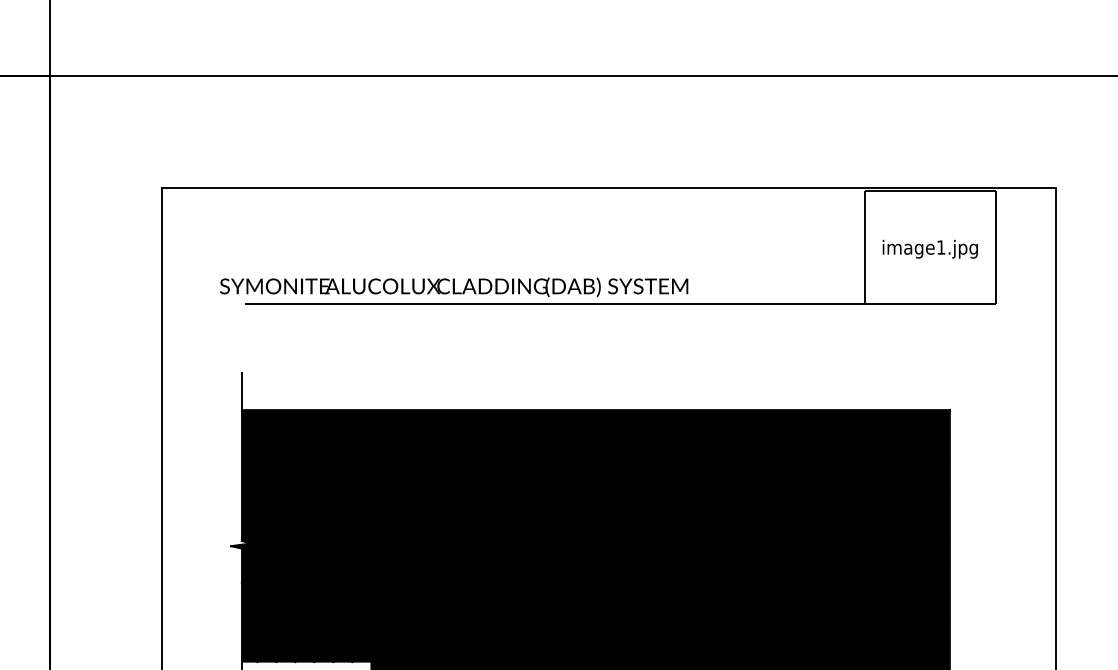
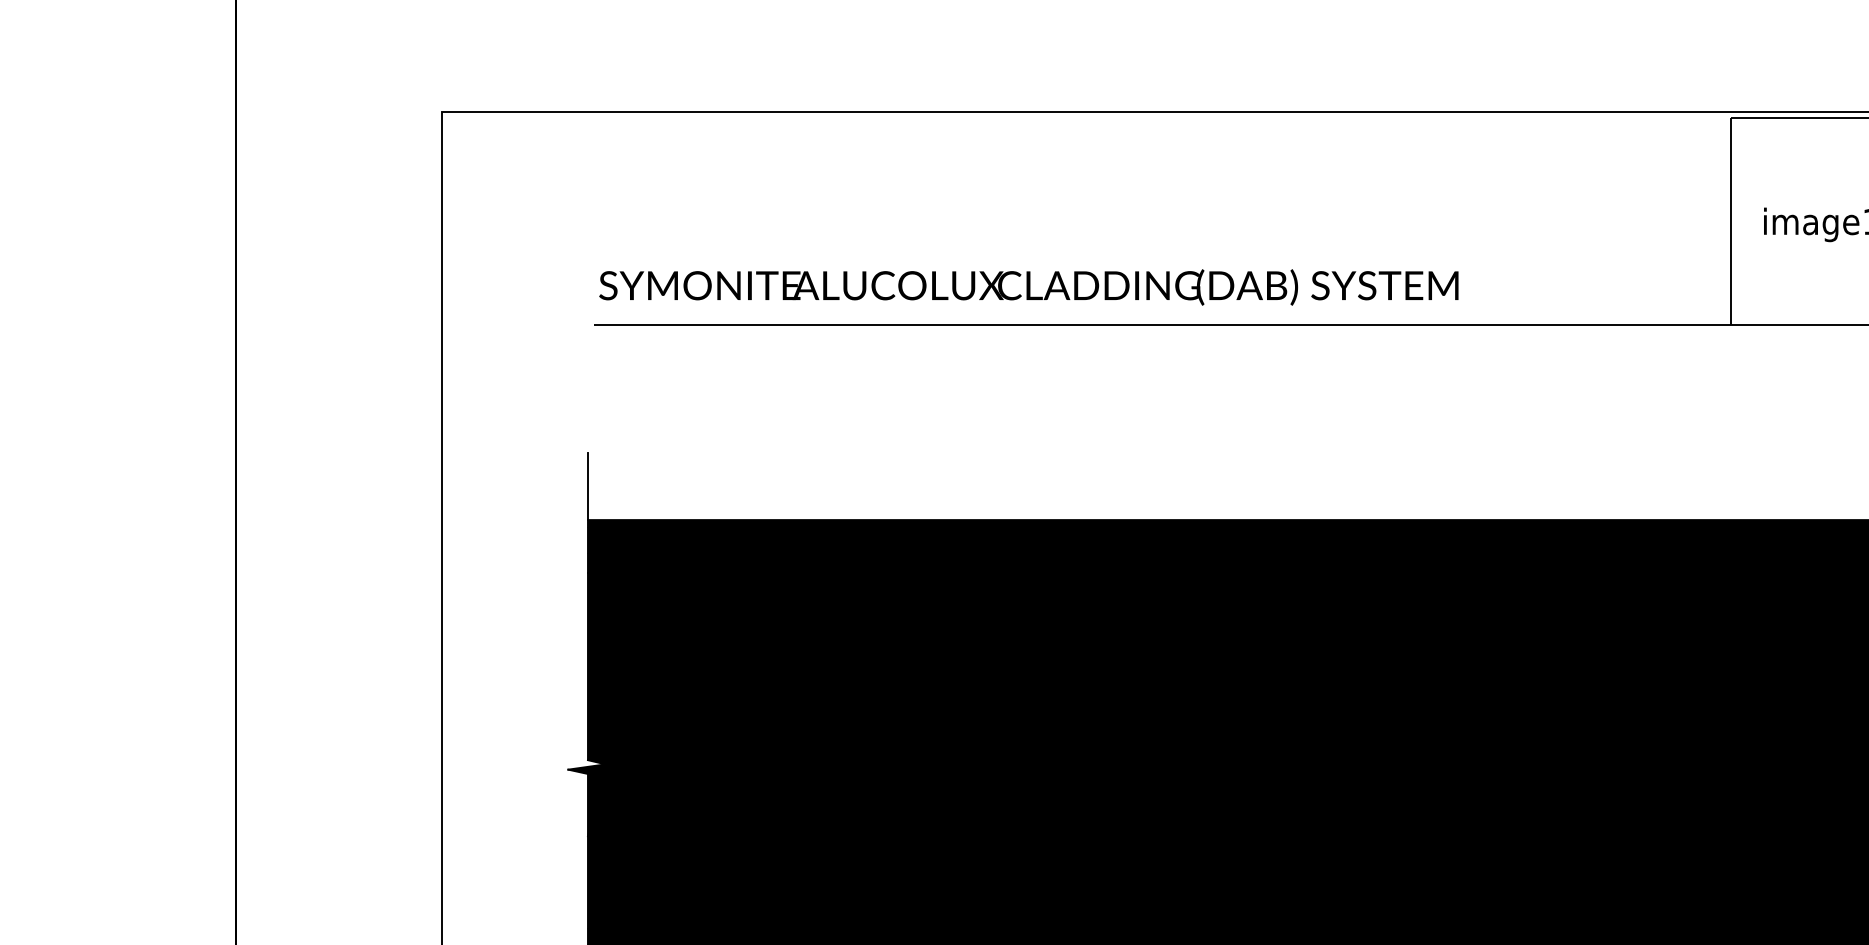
text: (454, 287) -> (1029, 287), moved

